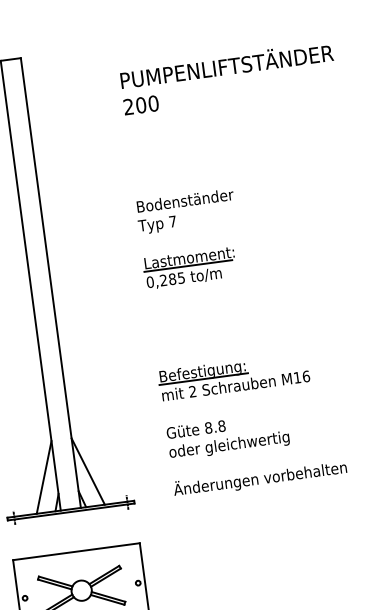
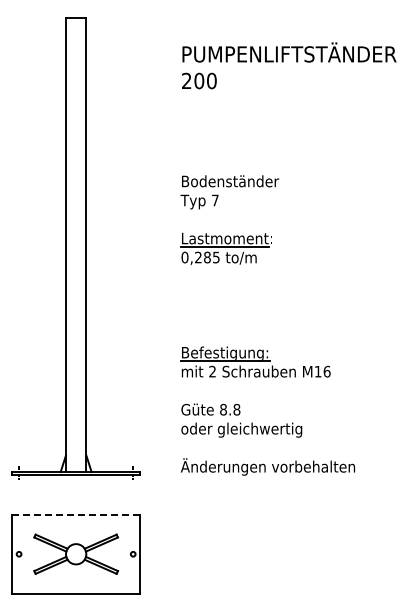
line: (88, 472) -> (98, 437), removed
line: (43, 477) -> (53, 437), removed
line: (76, 551) -> (76, 514), solid -> dashed

